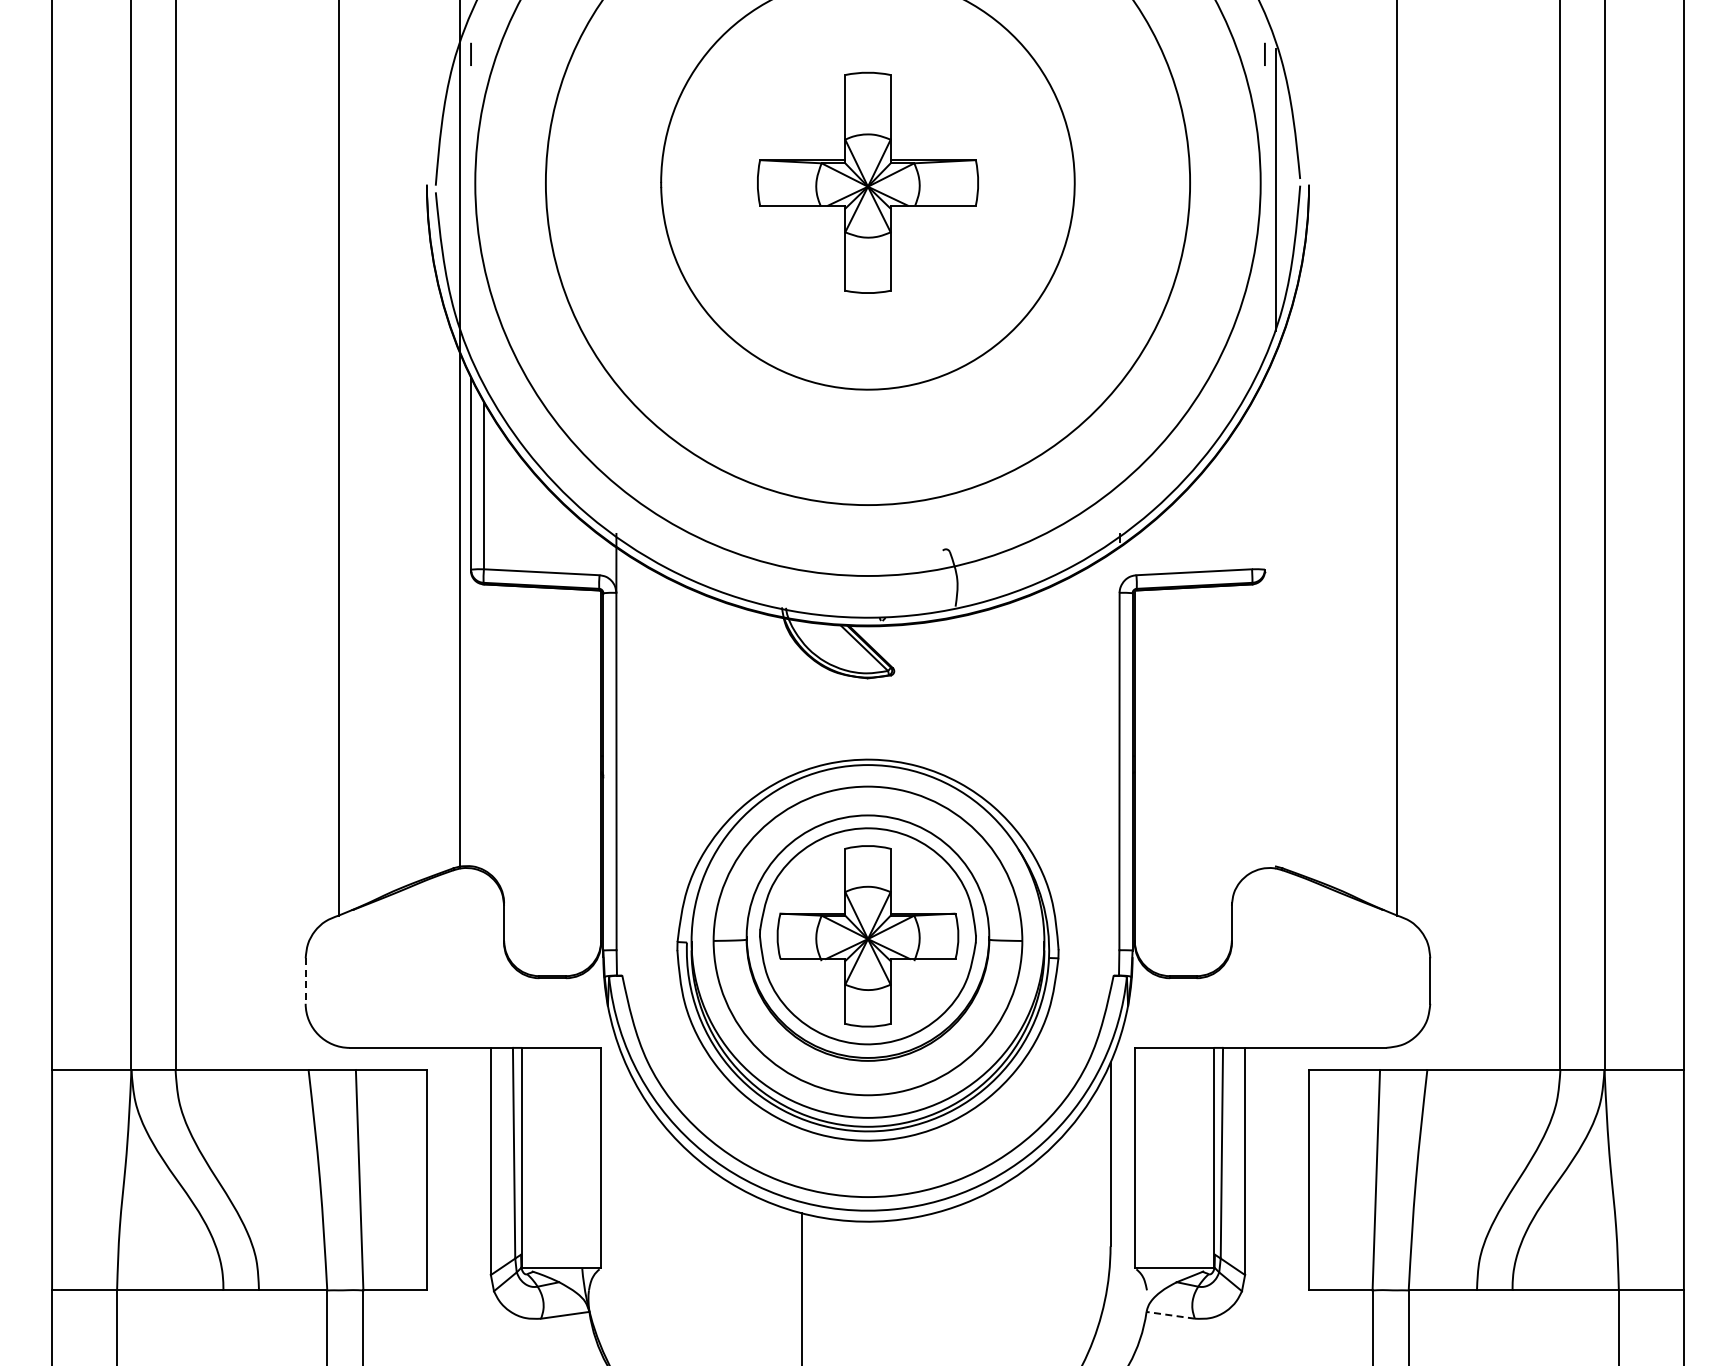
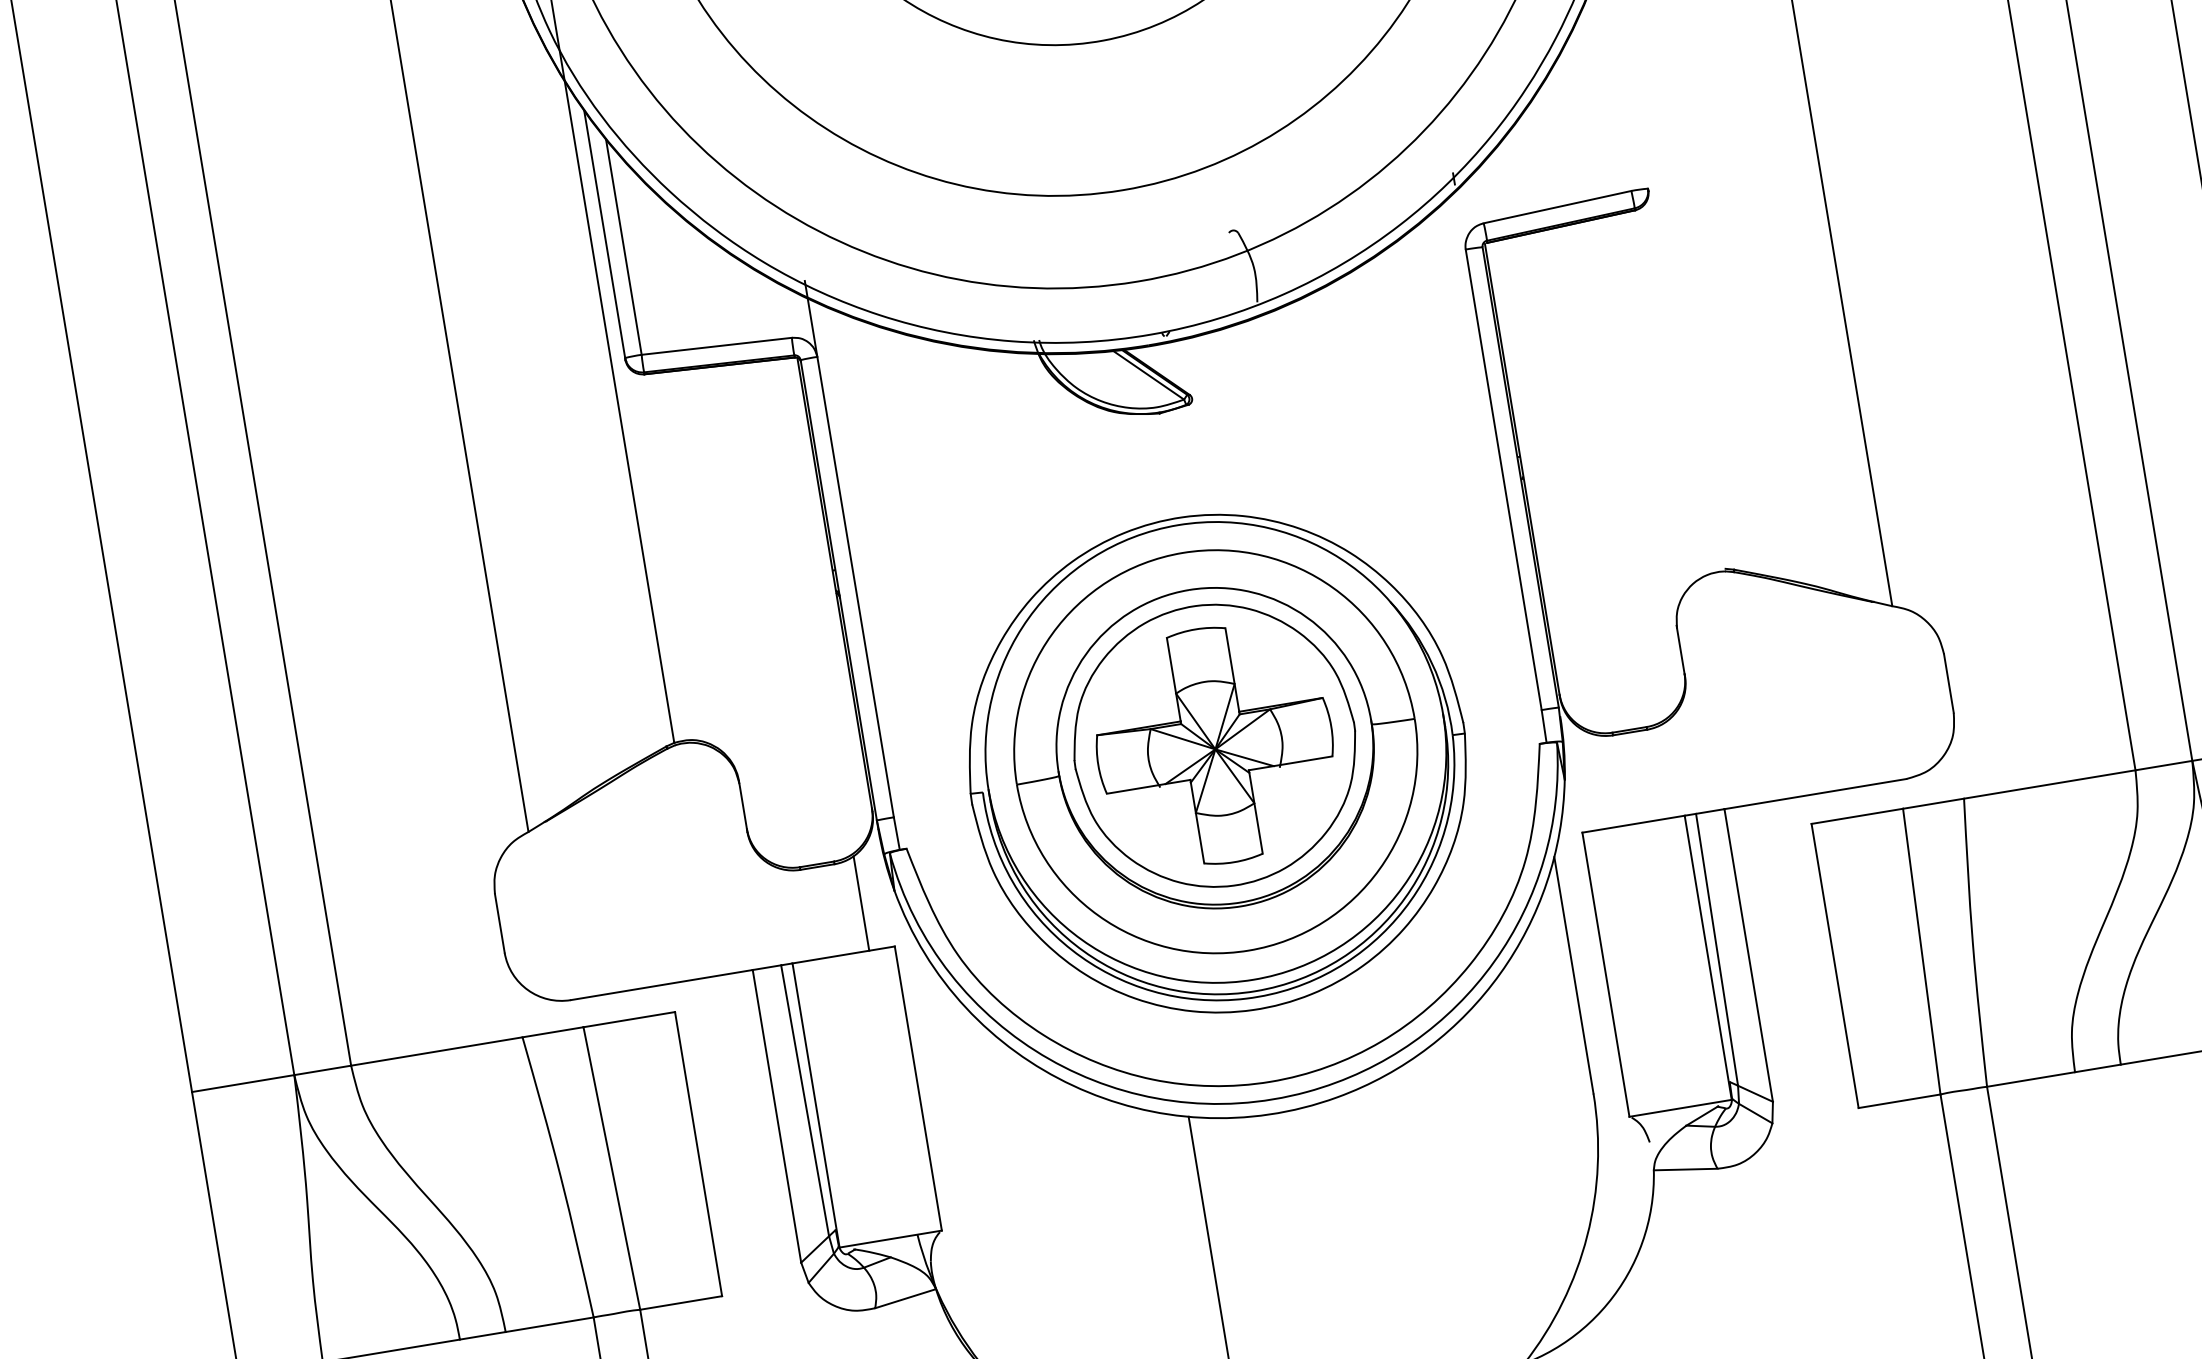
line: (305, 981) -> (499, 923), dashed -> solid
line: (581, 1010) -> (861, 902), added
line: (1170, 1315) -> (1685, 1169), dashed -> solid

